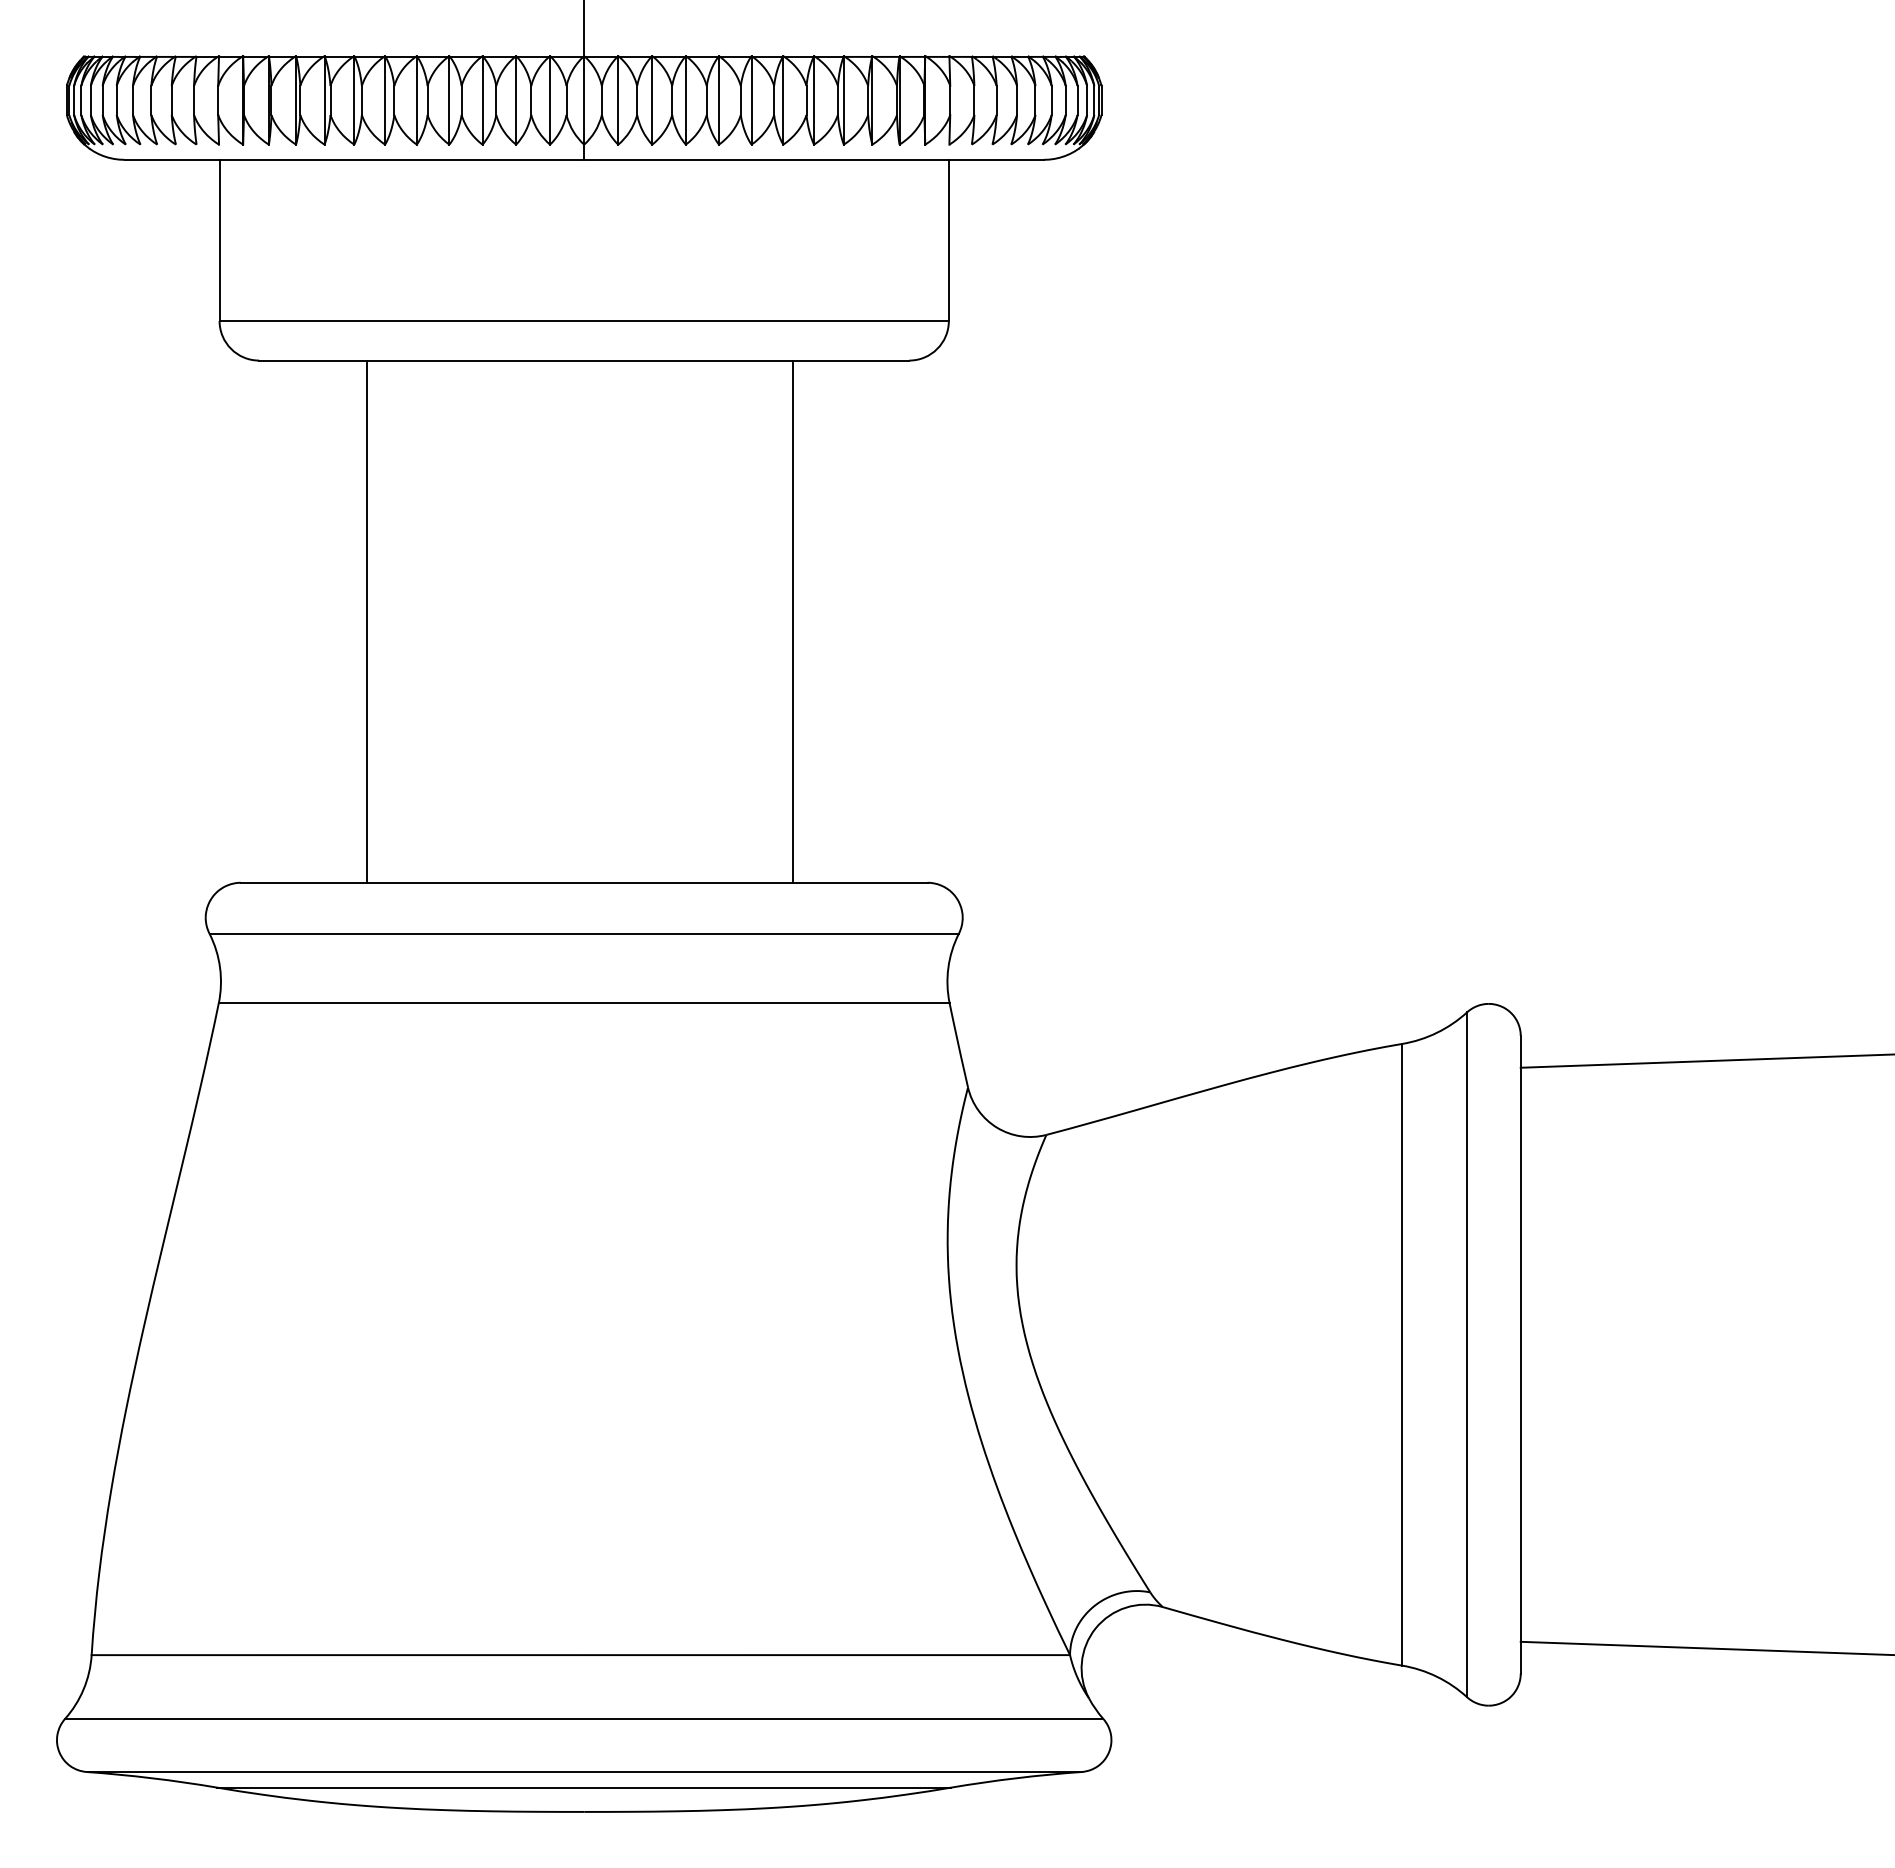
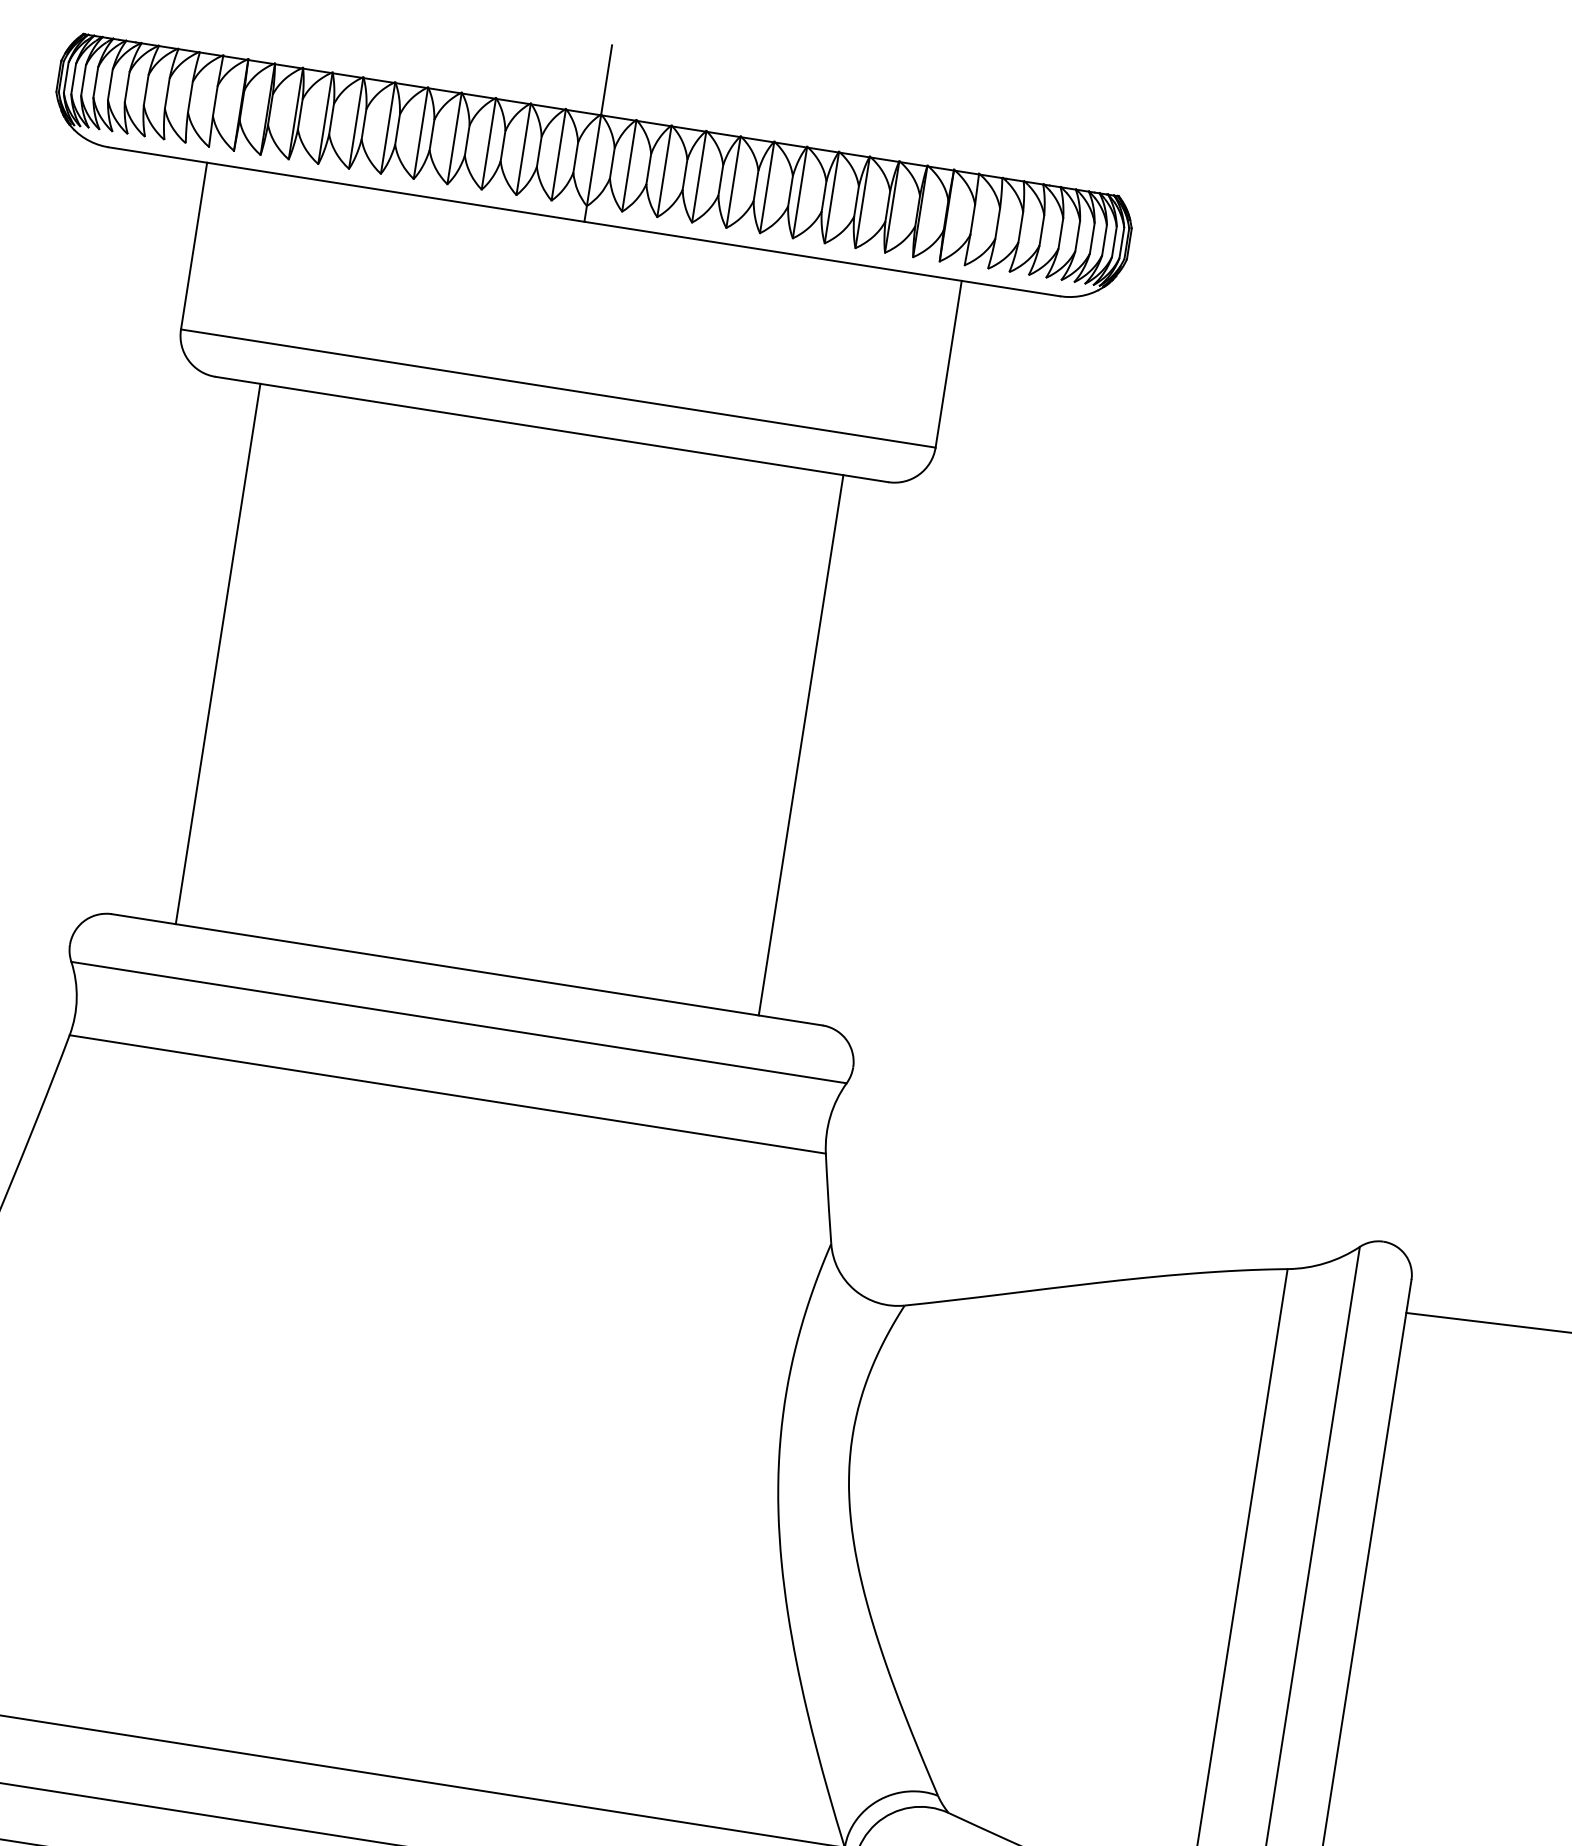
line: (366, 621) -> (218, 653), moved
line: (792, 621) -> (800, 745), moved

